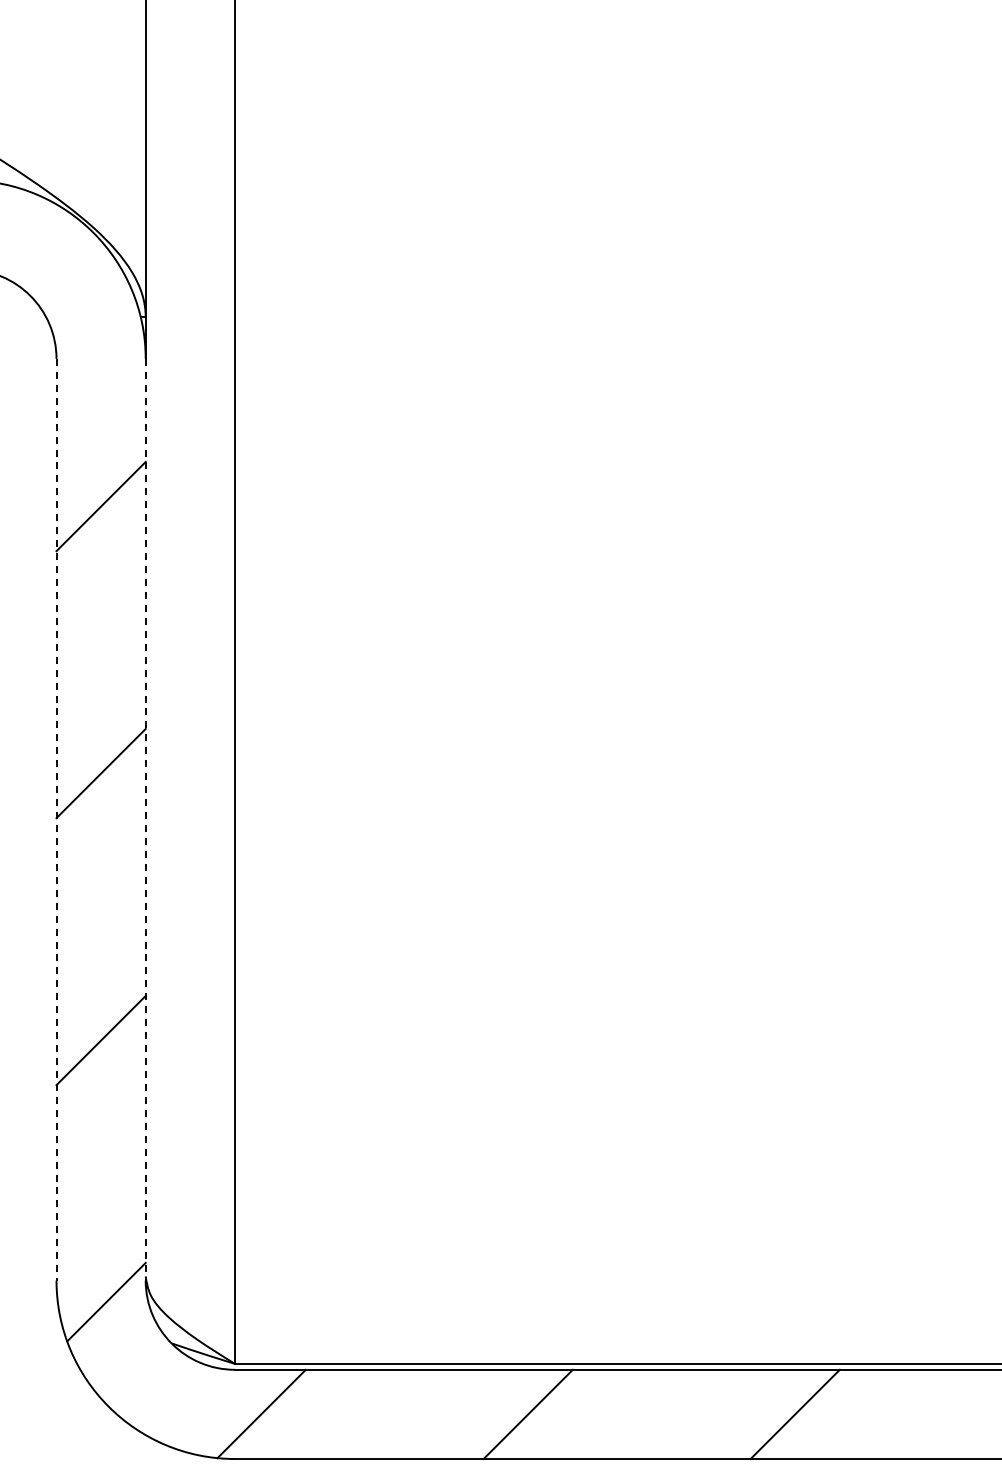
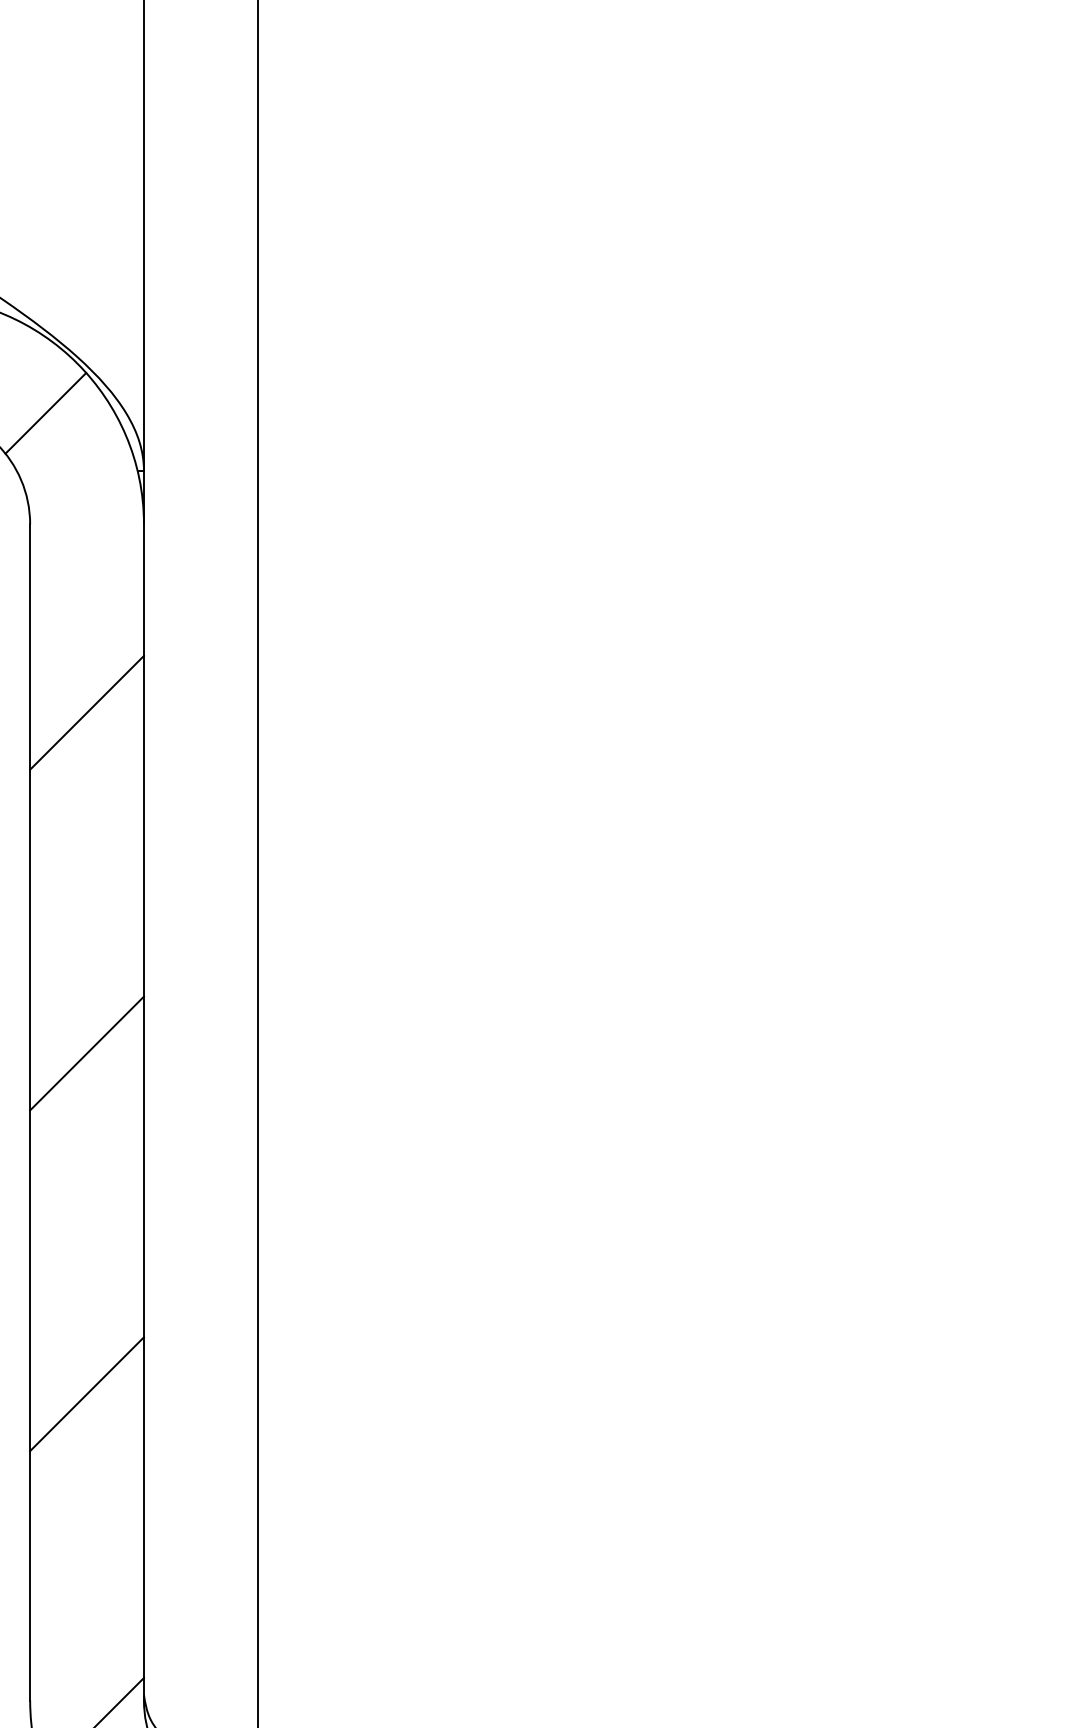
line: (68, 271) -> (45, 412), added
line: (56, 819) -> (30, 1112), dashed -> solid
line: (145, 819) -> (143, 1112), dashed -> solid

